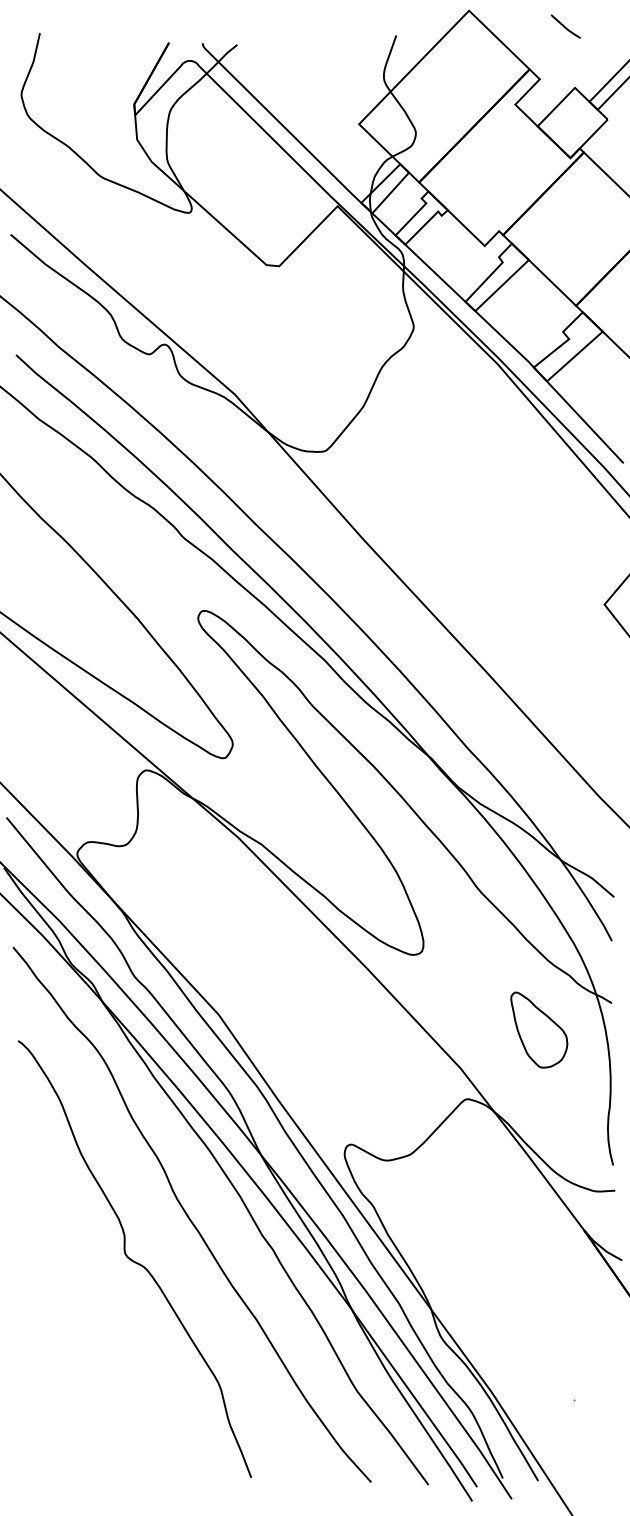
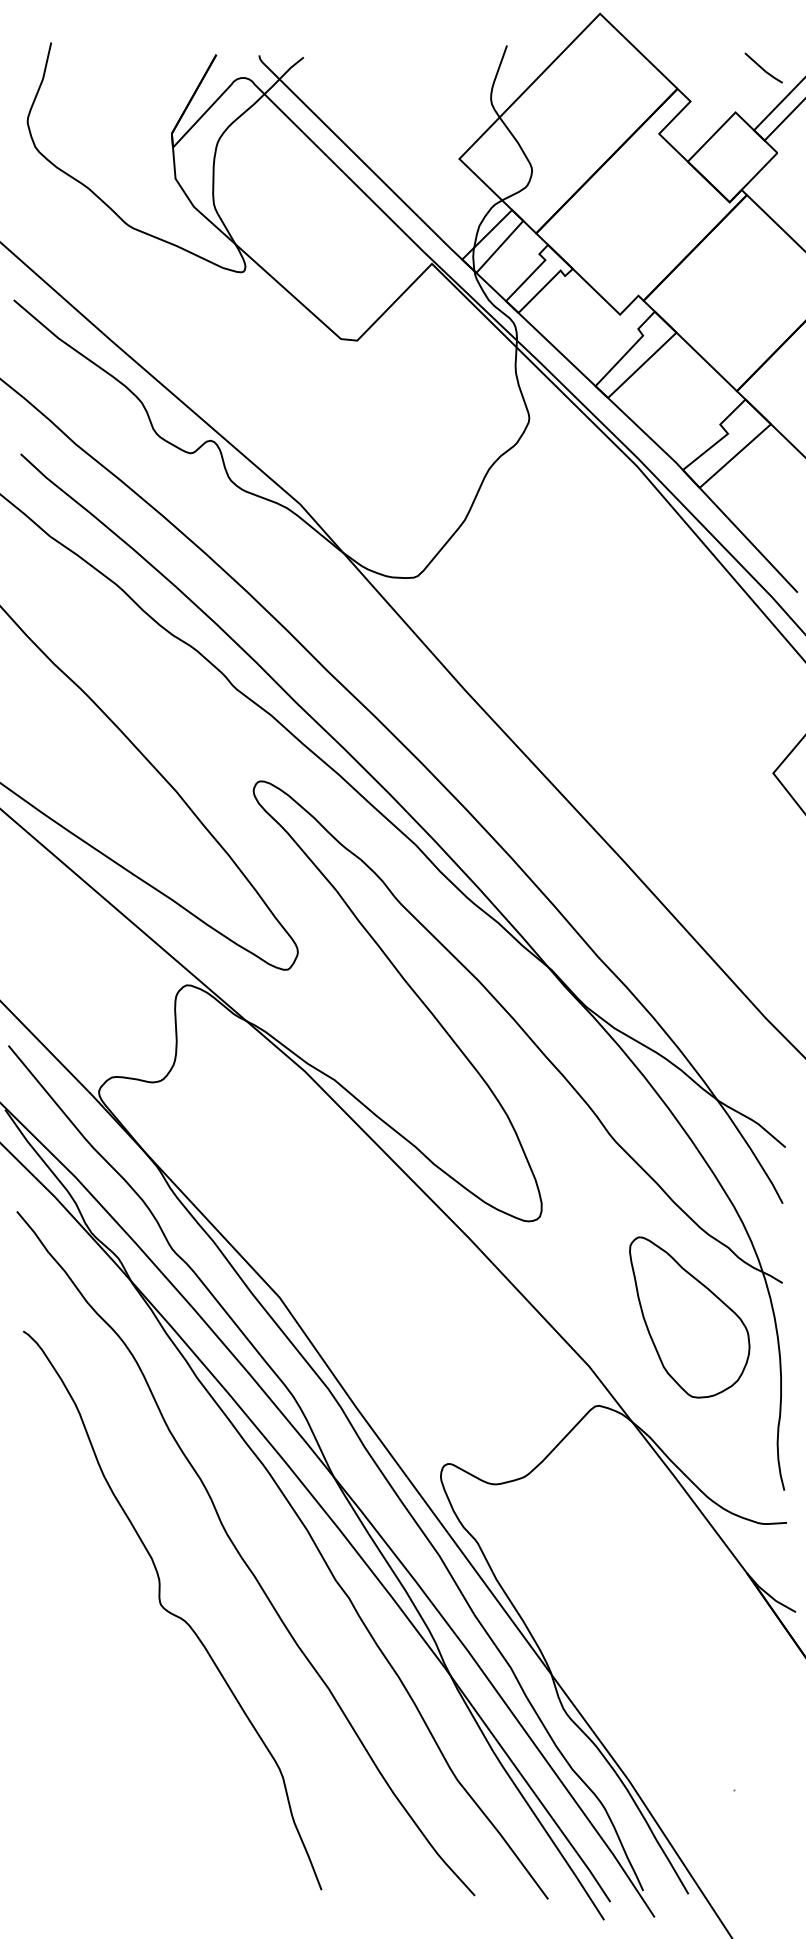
line: (564, 26) -> (762, 67), moved
part: (539, 1030) -> (689, 1317), size x1.67

